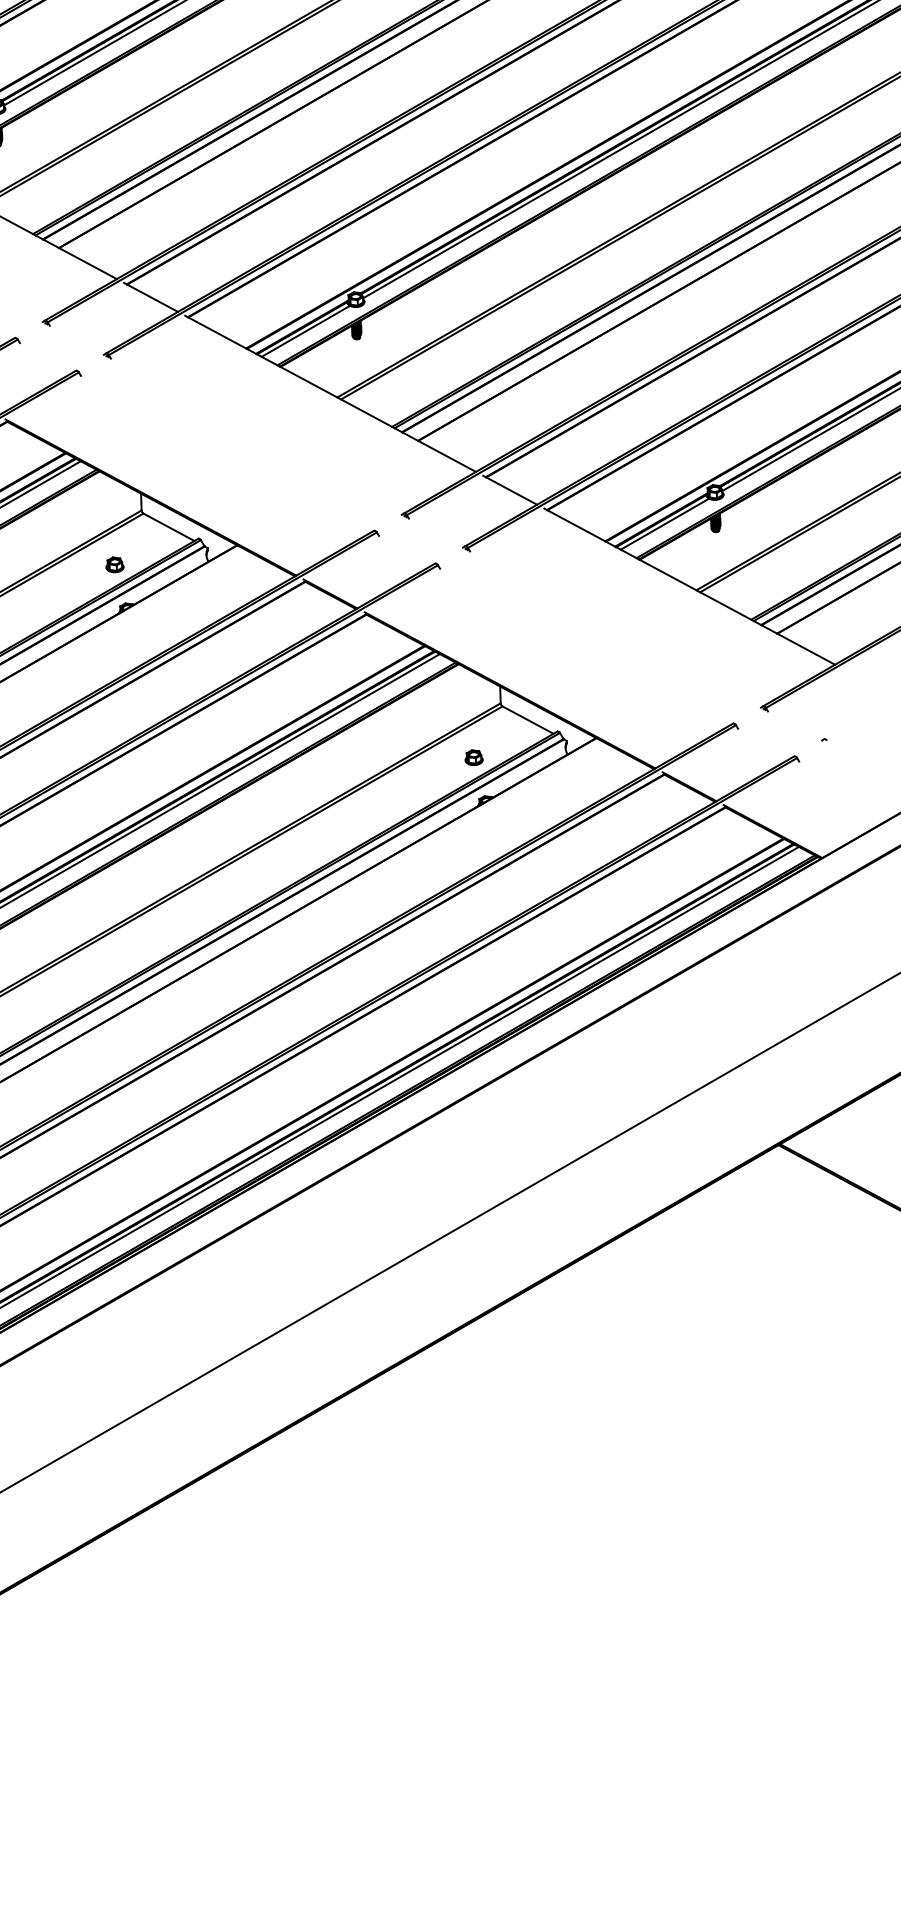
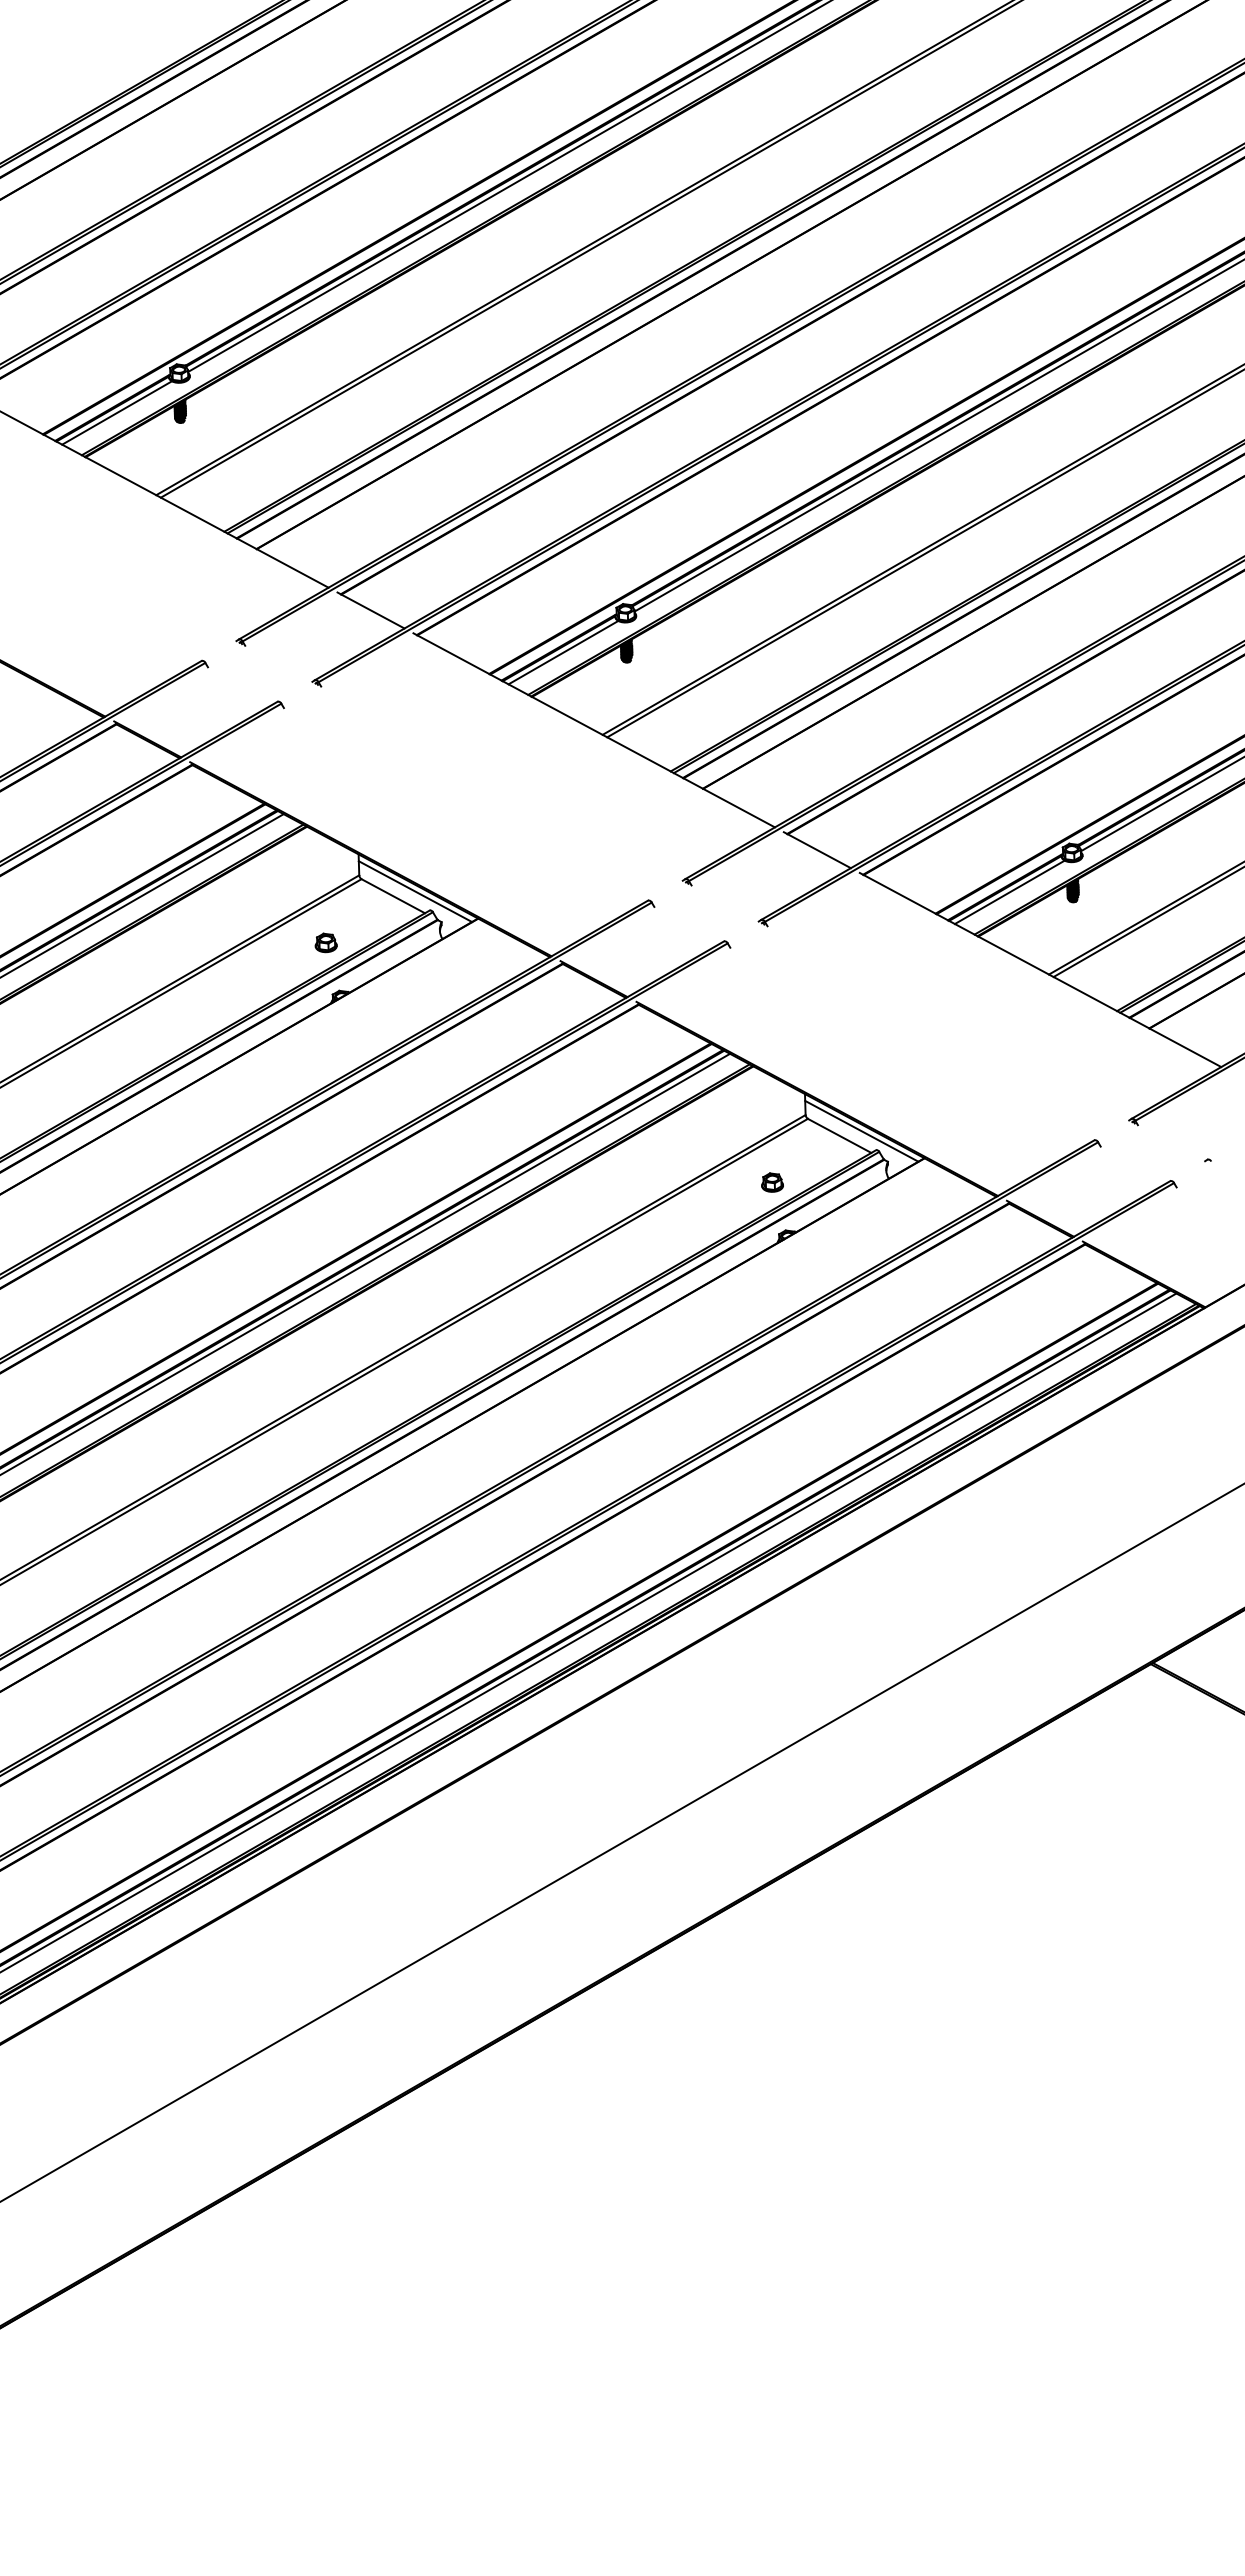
line: (186, 523) -> (415, 891), added
line: (545, 715) -> (861, 1130), added

